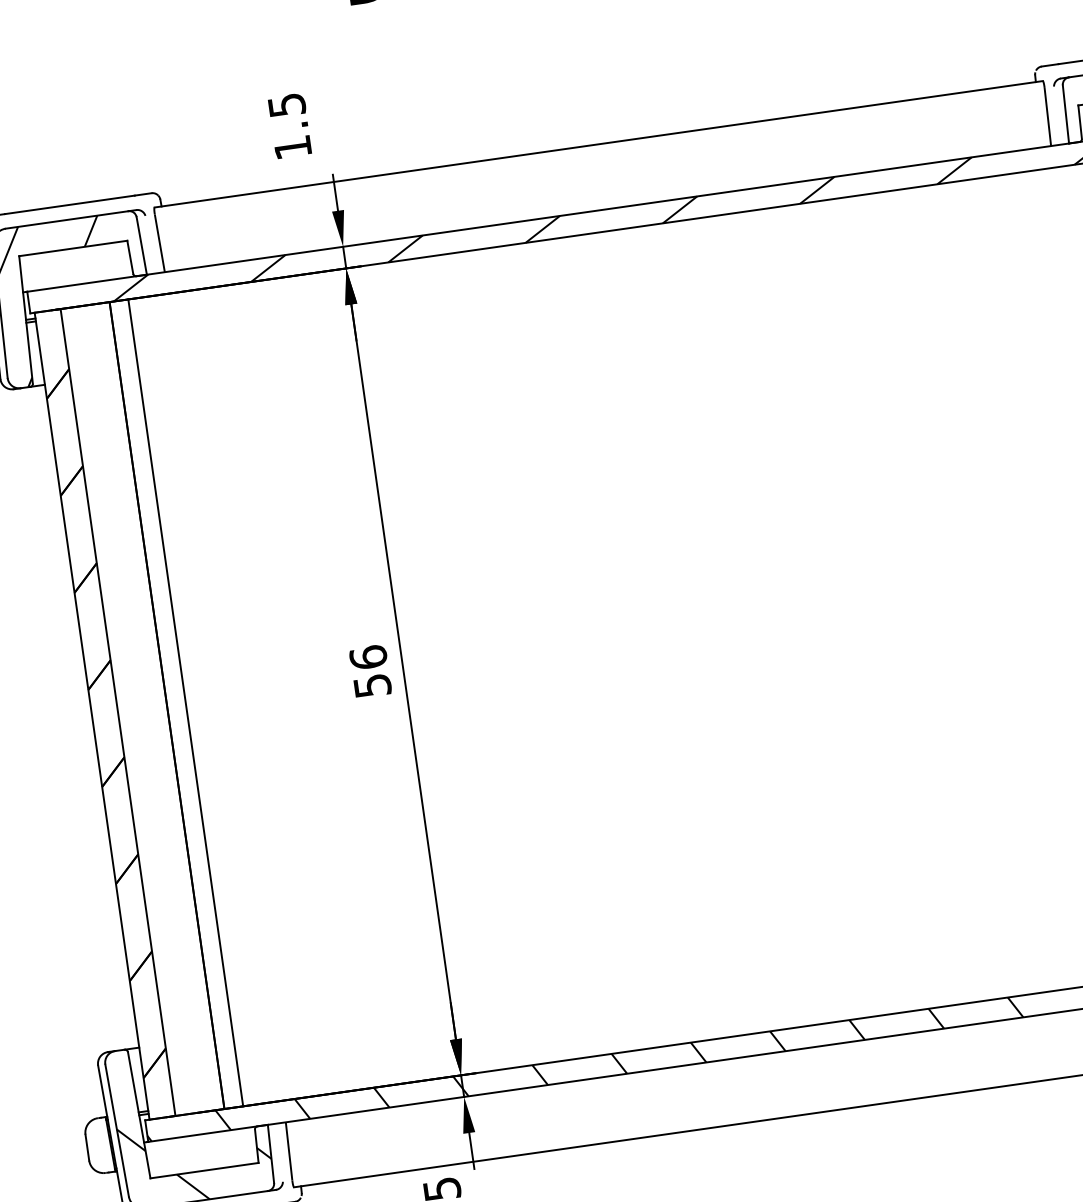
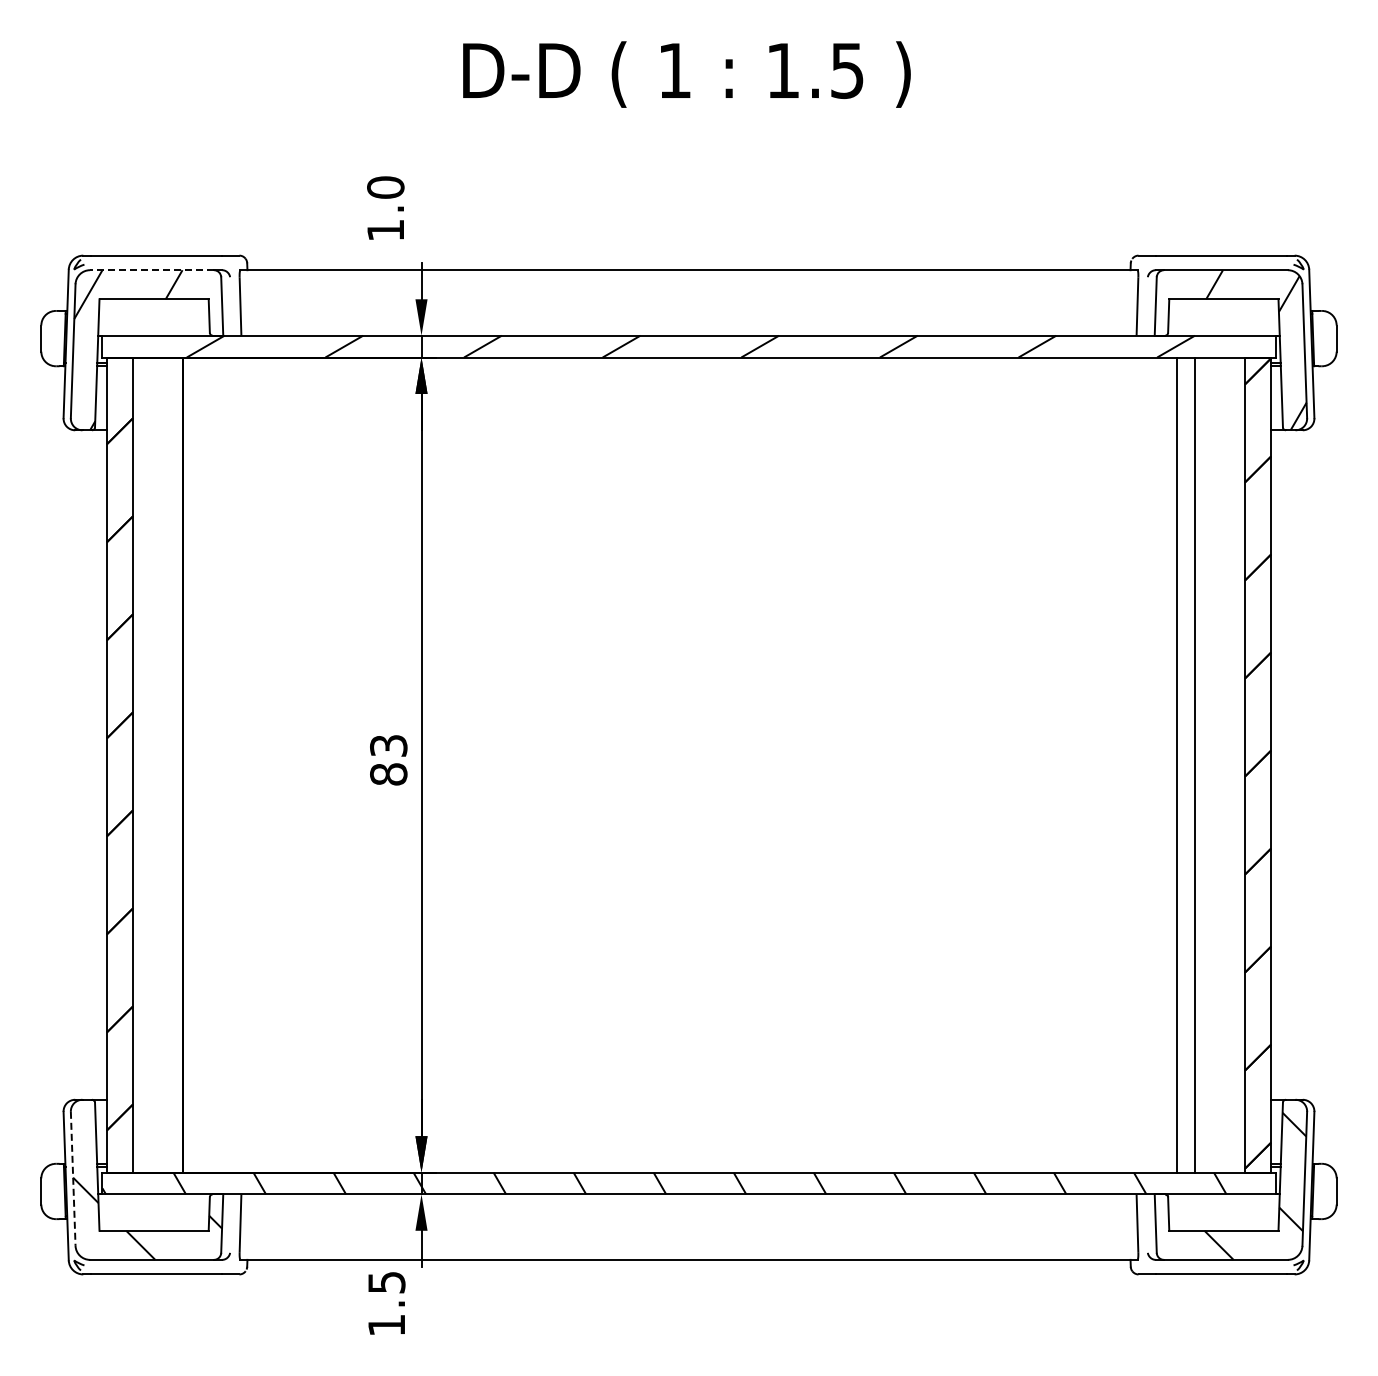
text: (286, 105) -> (385, 187), 1.5 -> 1.0
line: (67, 220) -> (152, 270), solid -> dashed
text: (370, 671) -> (388, 759), 56 -> 83
line: (185, 702) -> (201, 764), removed
line: (117, 1131) -> (73, 1179), solid -> dashed

